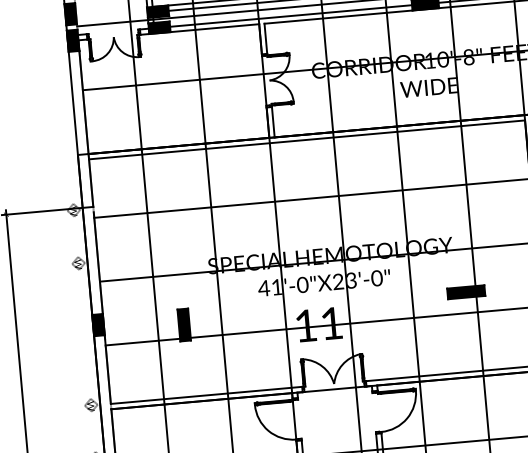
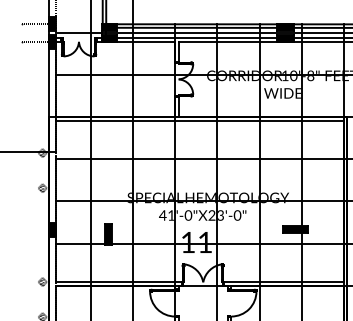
line: (45, 16) -> (35, 24), added
line: (48, 44) -> (35, 42), added

